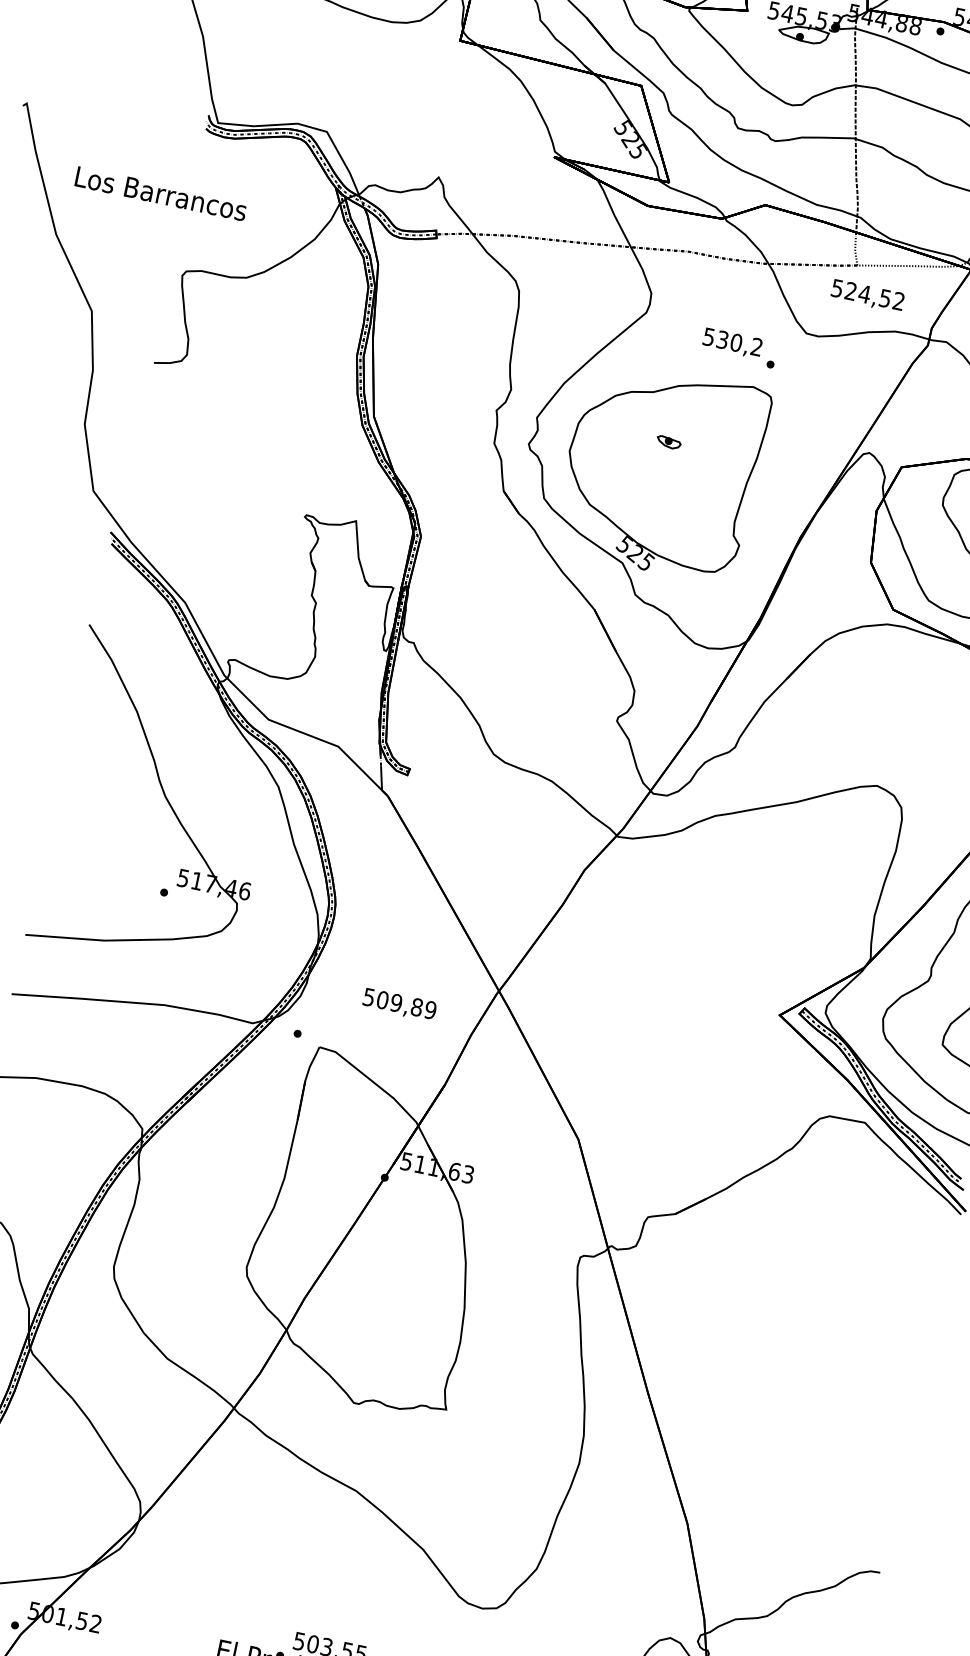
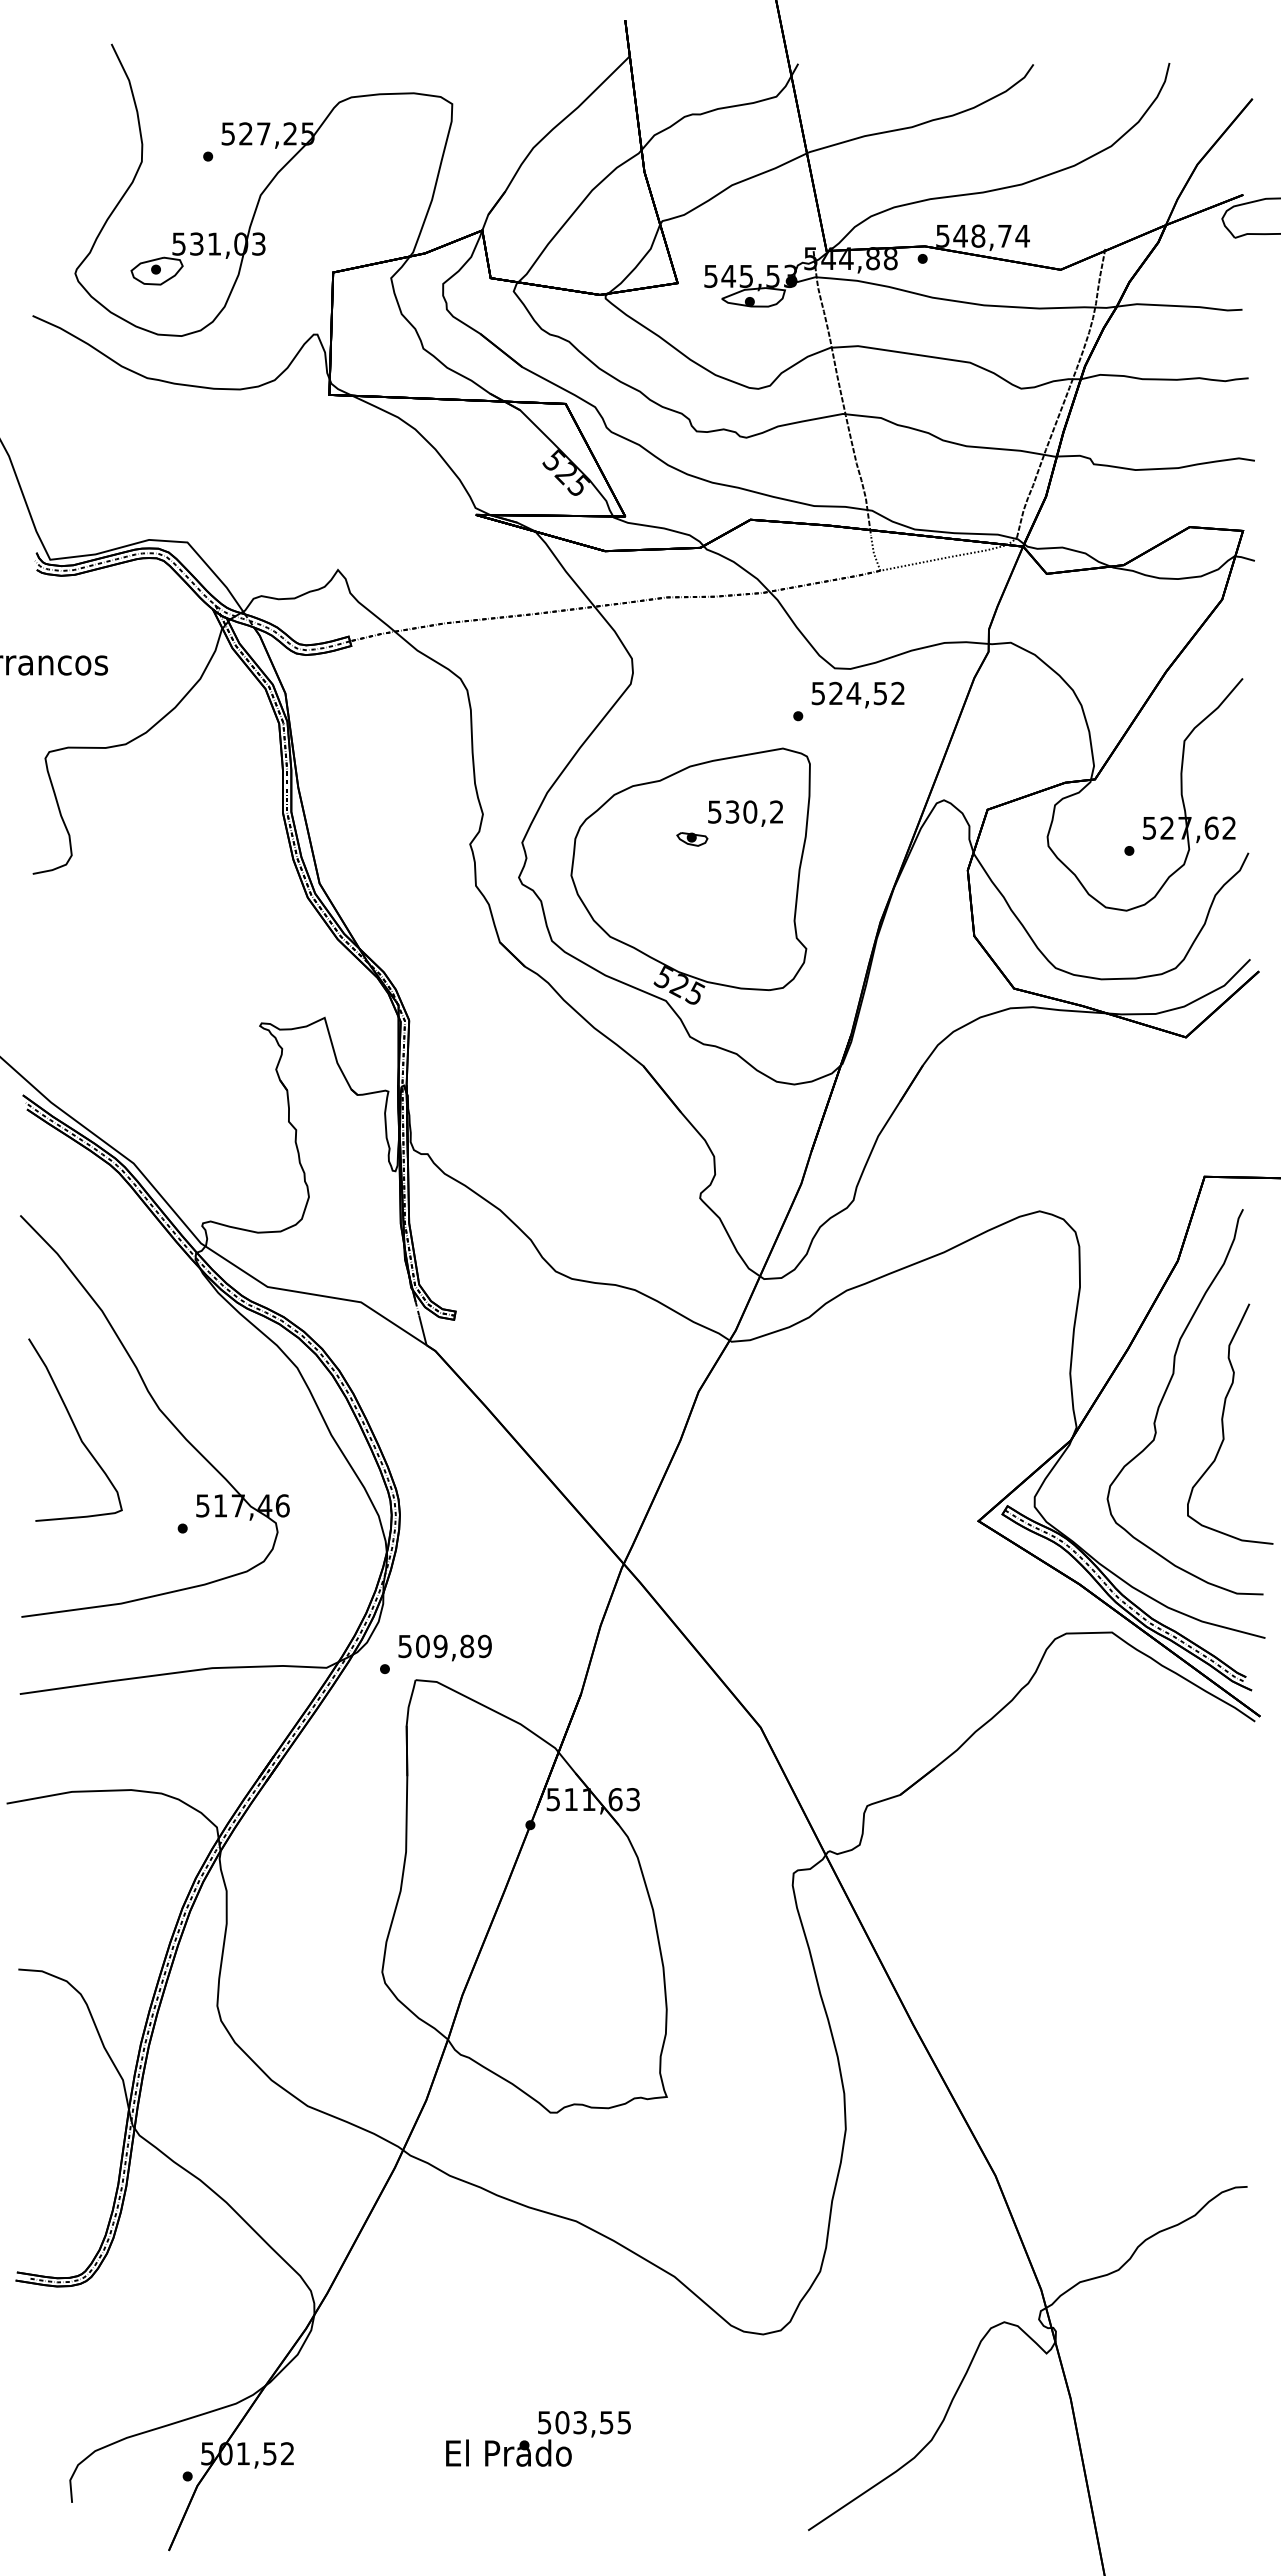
text: (867, 295) -> (857, 694), moved
text: (732, 343) -> (745, 813), moved
curve: (97, 798) -> (75, 1429), added
text: (399, 1004) -> (444, 1647), moved

